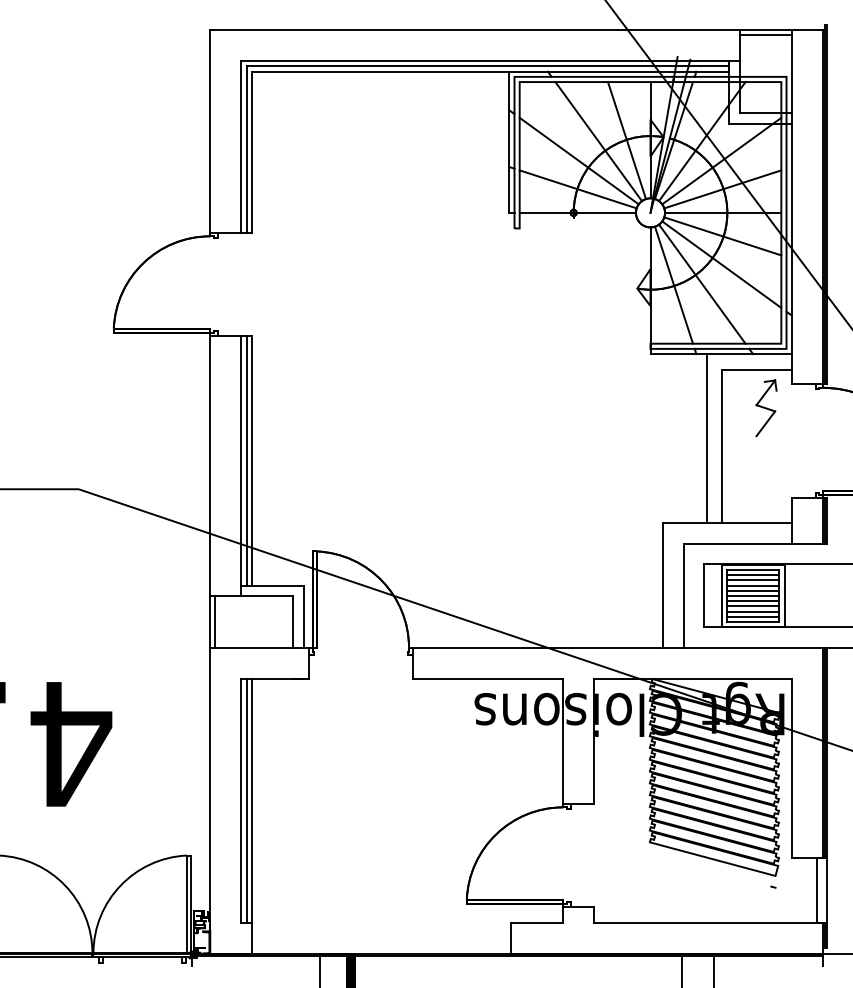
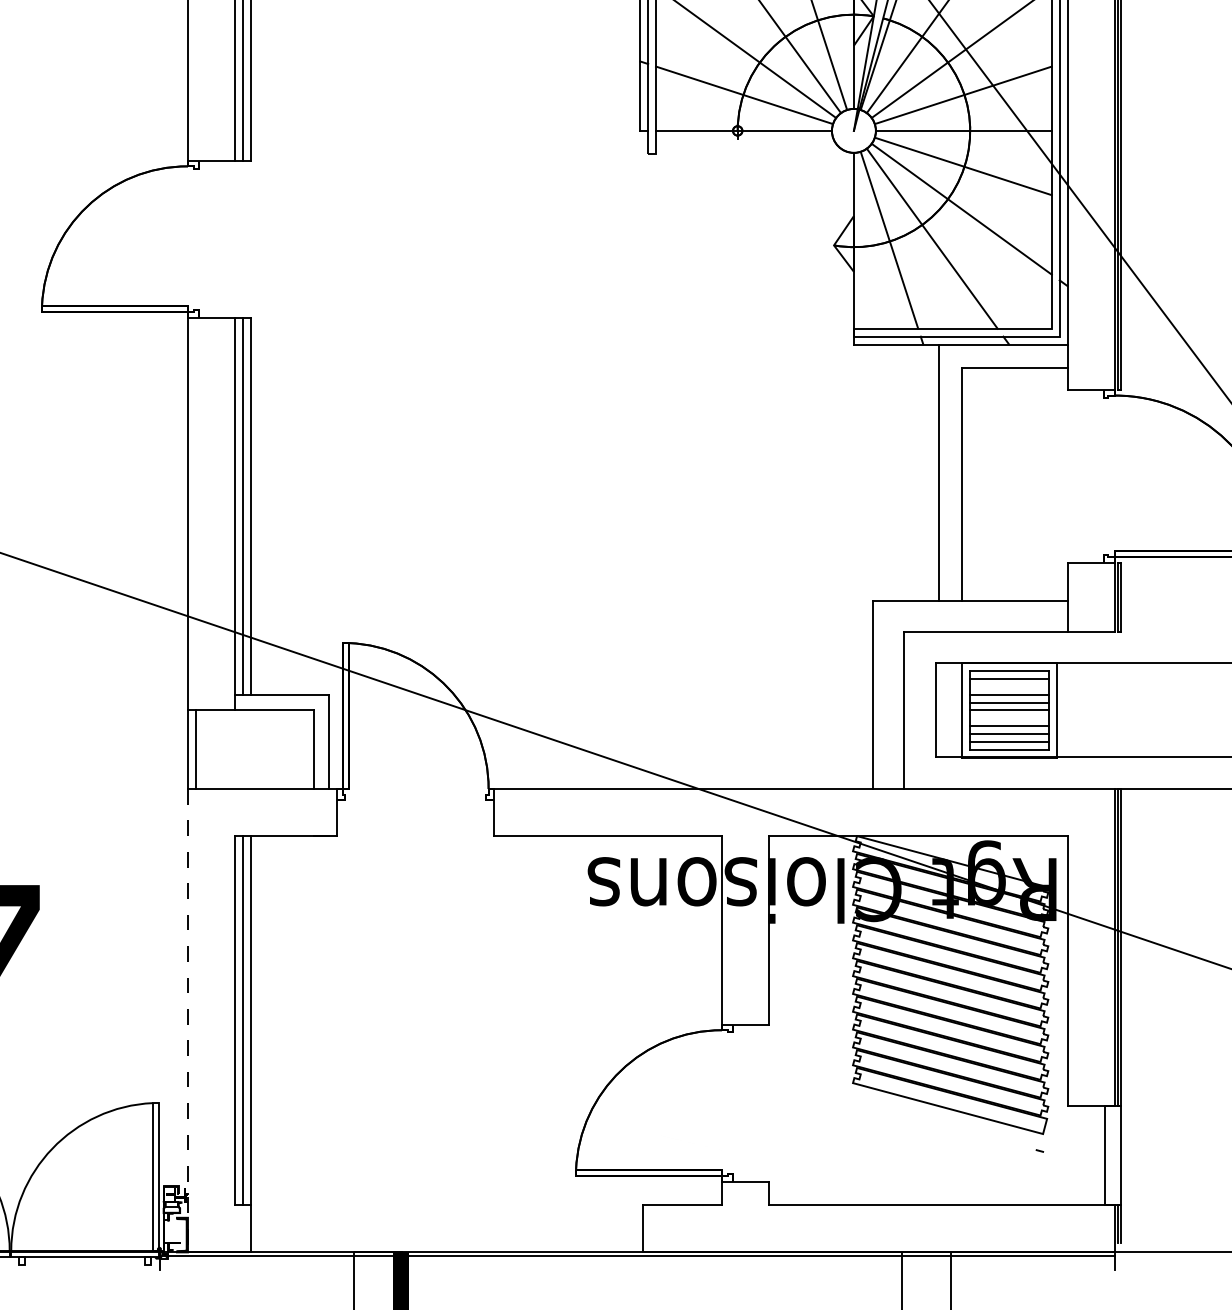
part: (766, 408) -> (1029, 426), removed
line: (753, 580) -> (1009, 687), removed
line: (753, 601) -> (1009, 718), removed
line: (210, 801) -> (188, 1021), solid -> dashed

